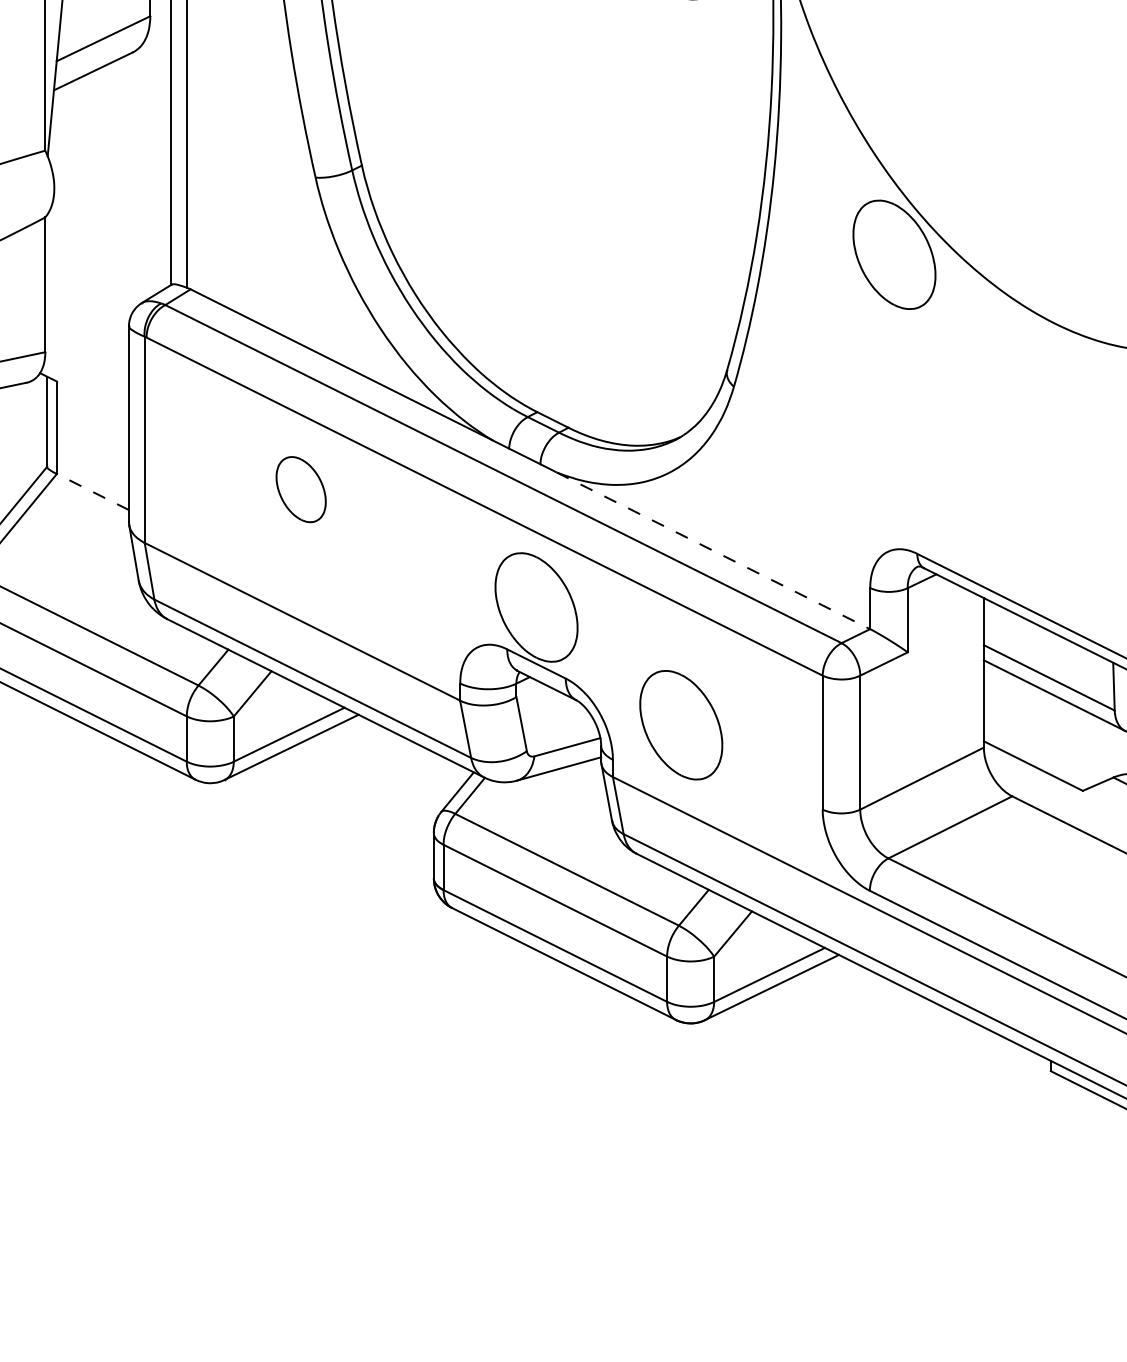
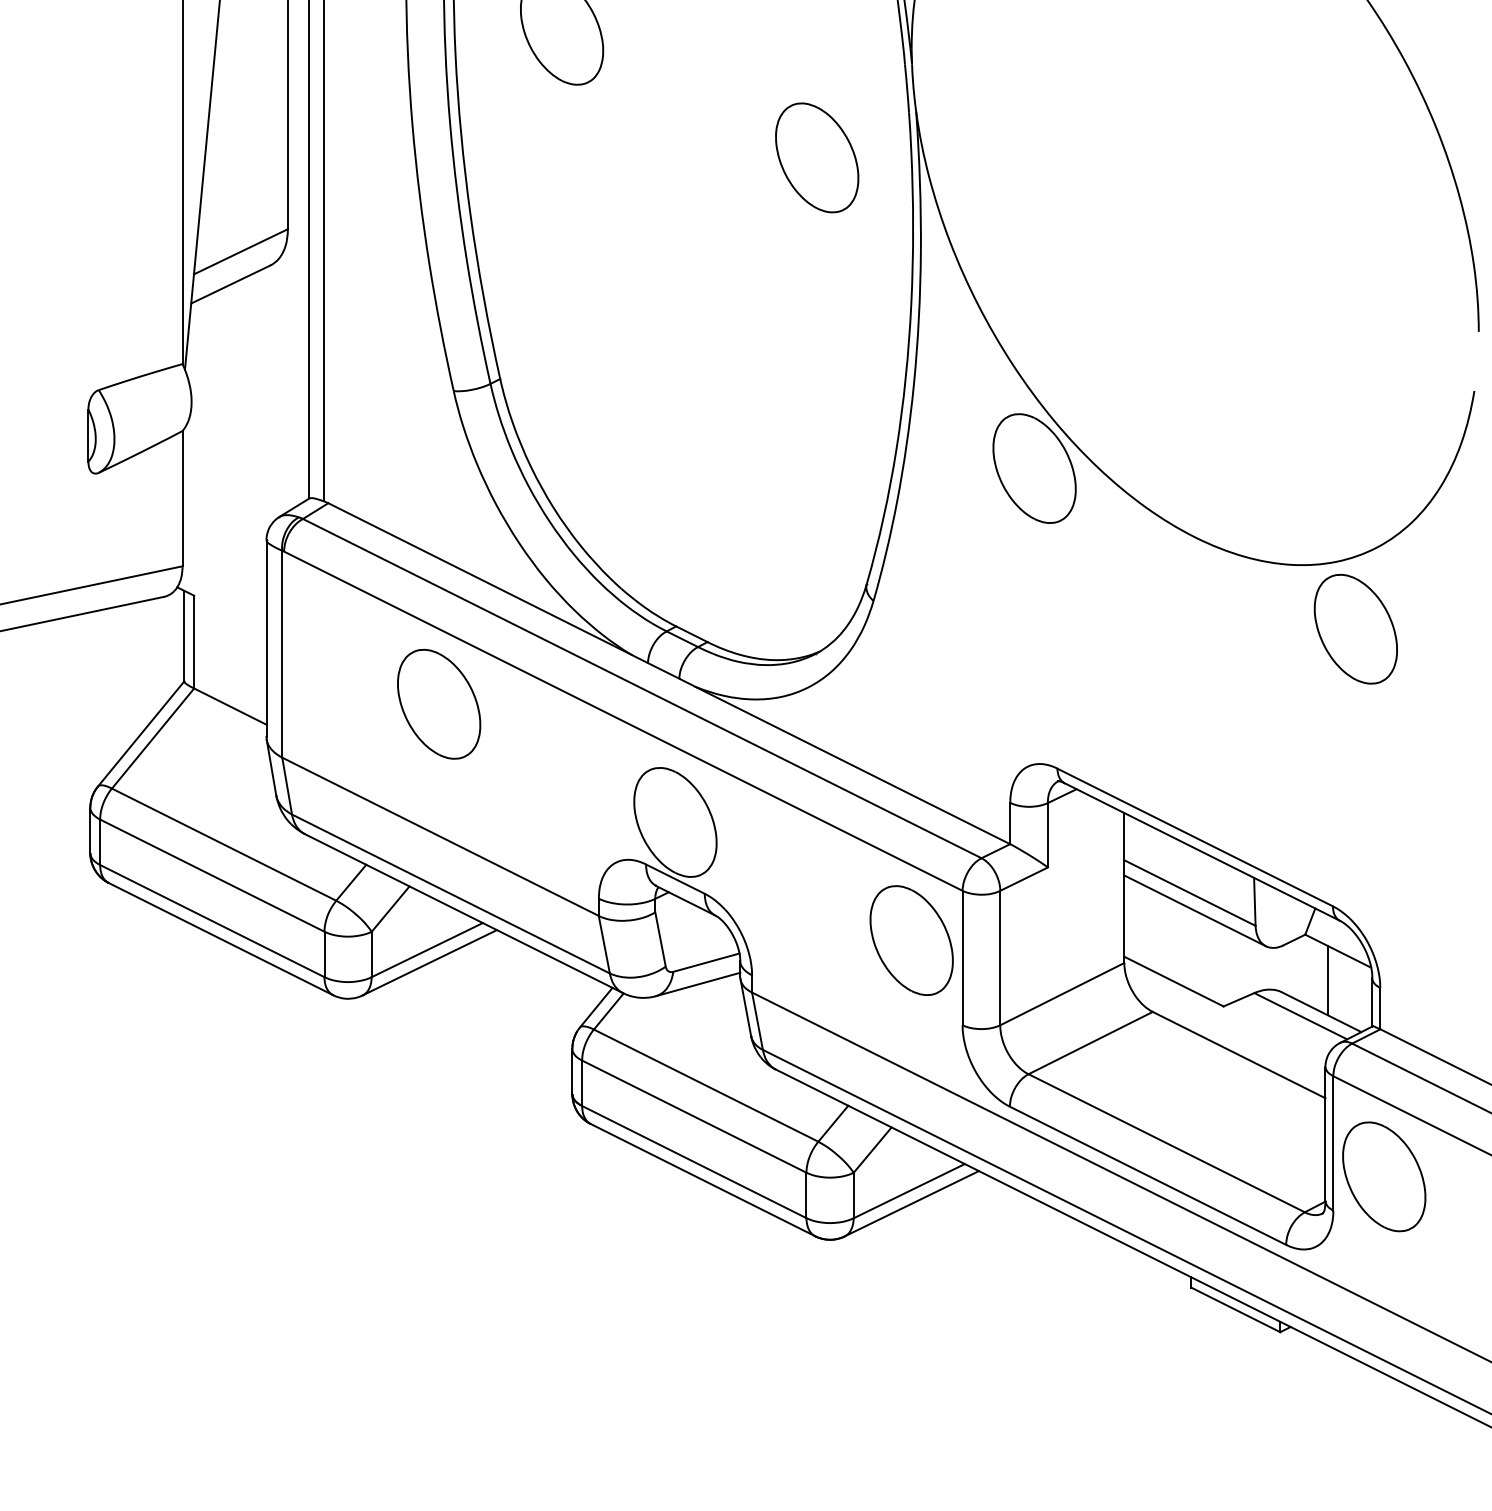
part: (301, 488) -> (439, 703), size x1.67
line: (92, 491) -> (229, 706), dashed -> solid
line: (712, 550) -> (852, 765), dashed -> solid
part: (681, 725) -> (911, 940), moved

